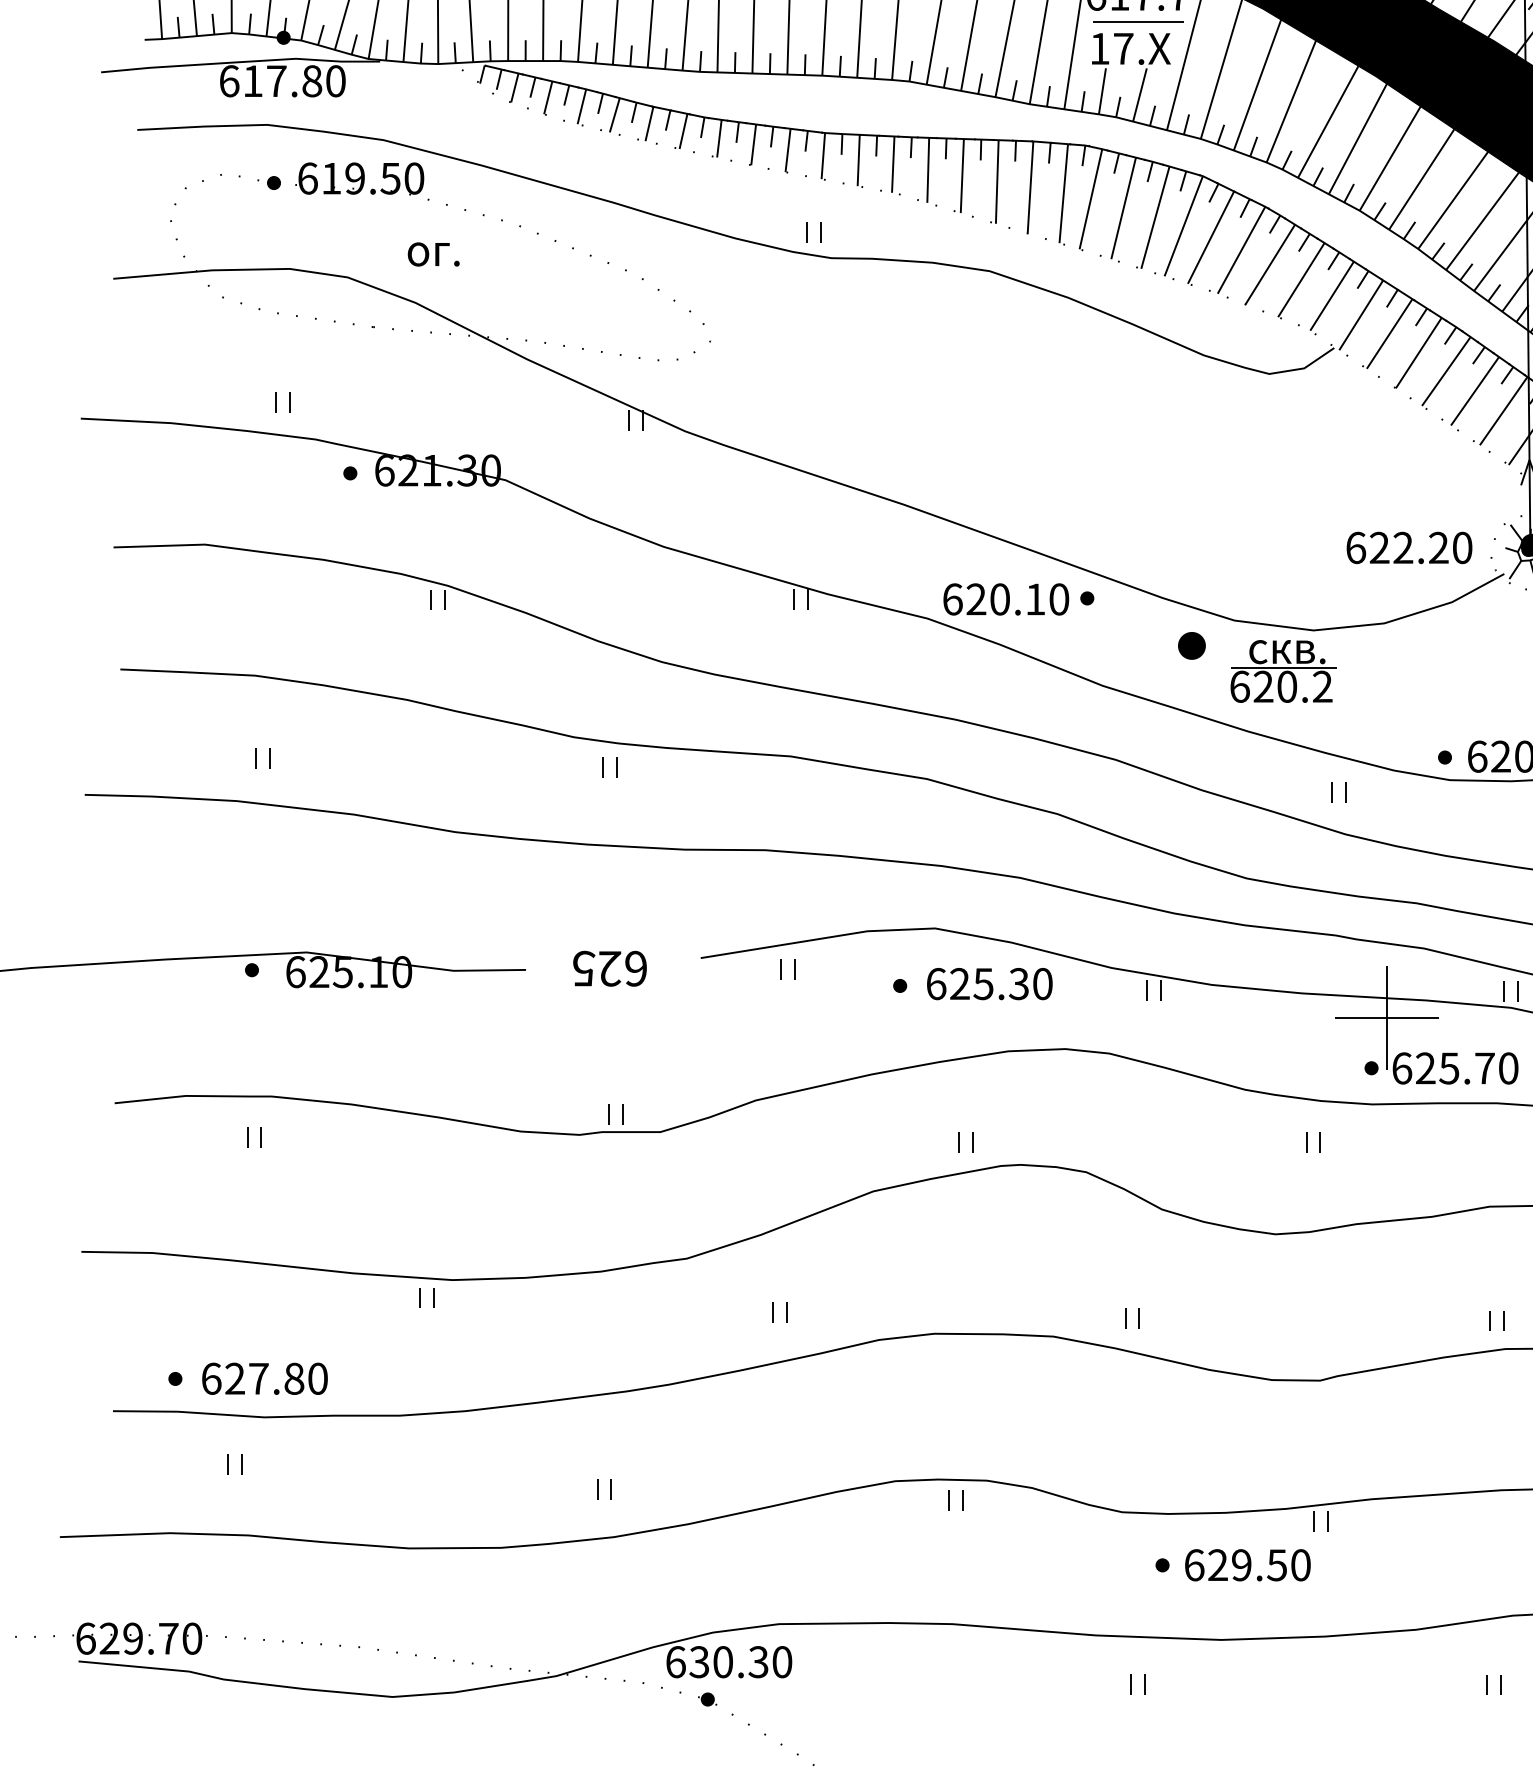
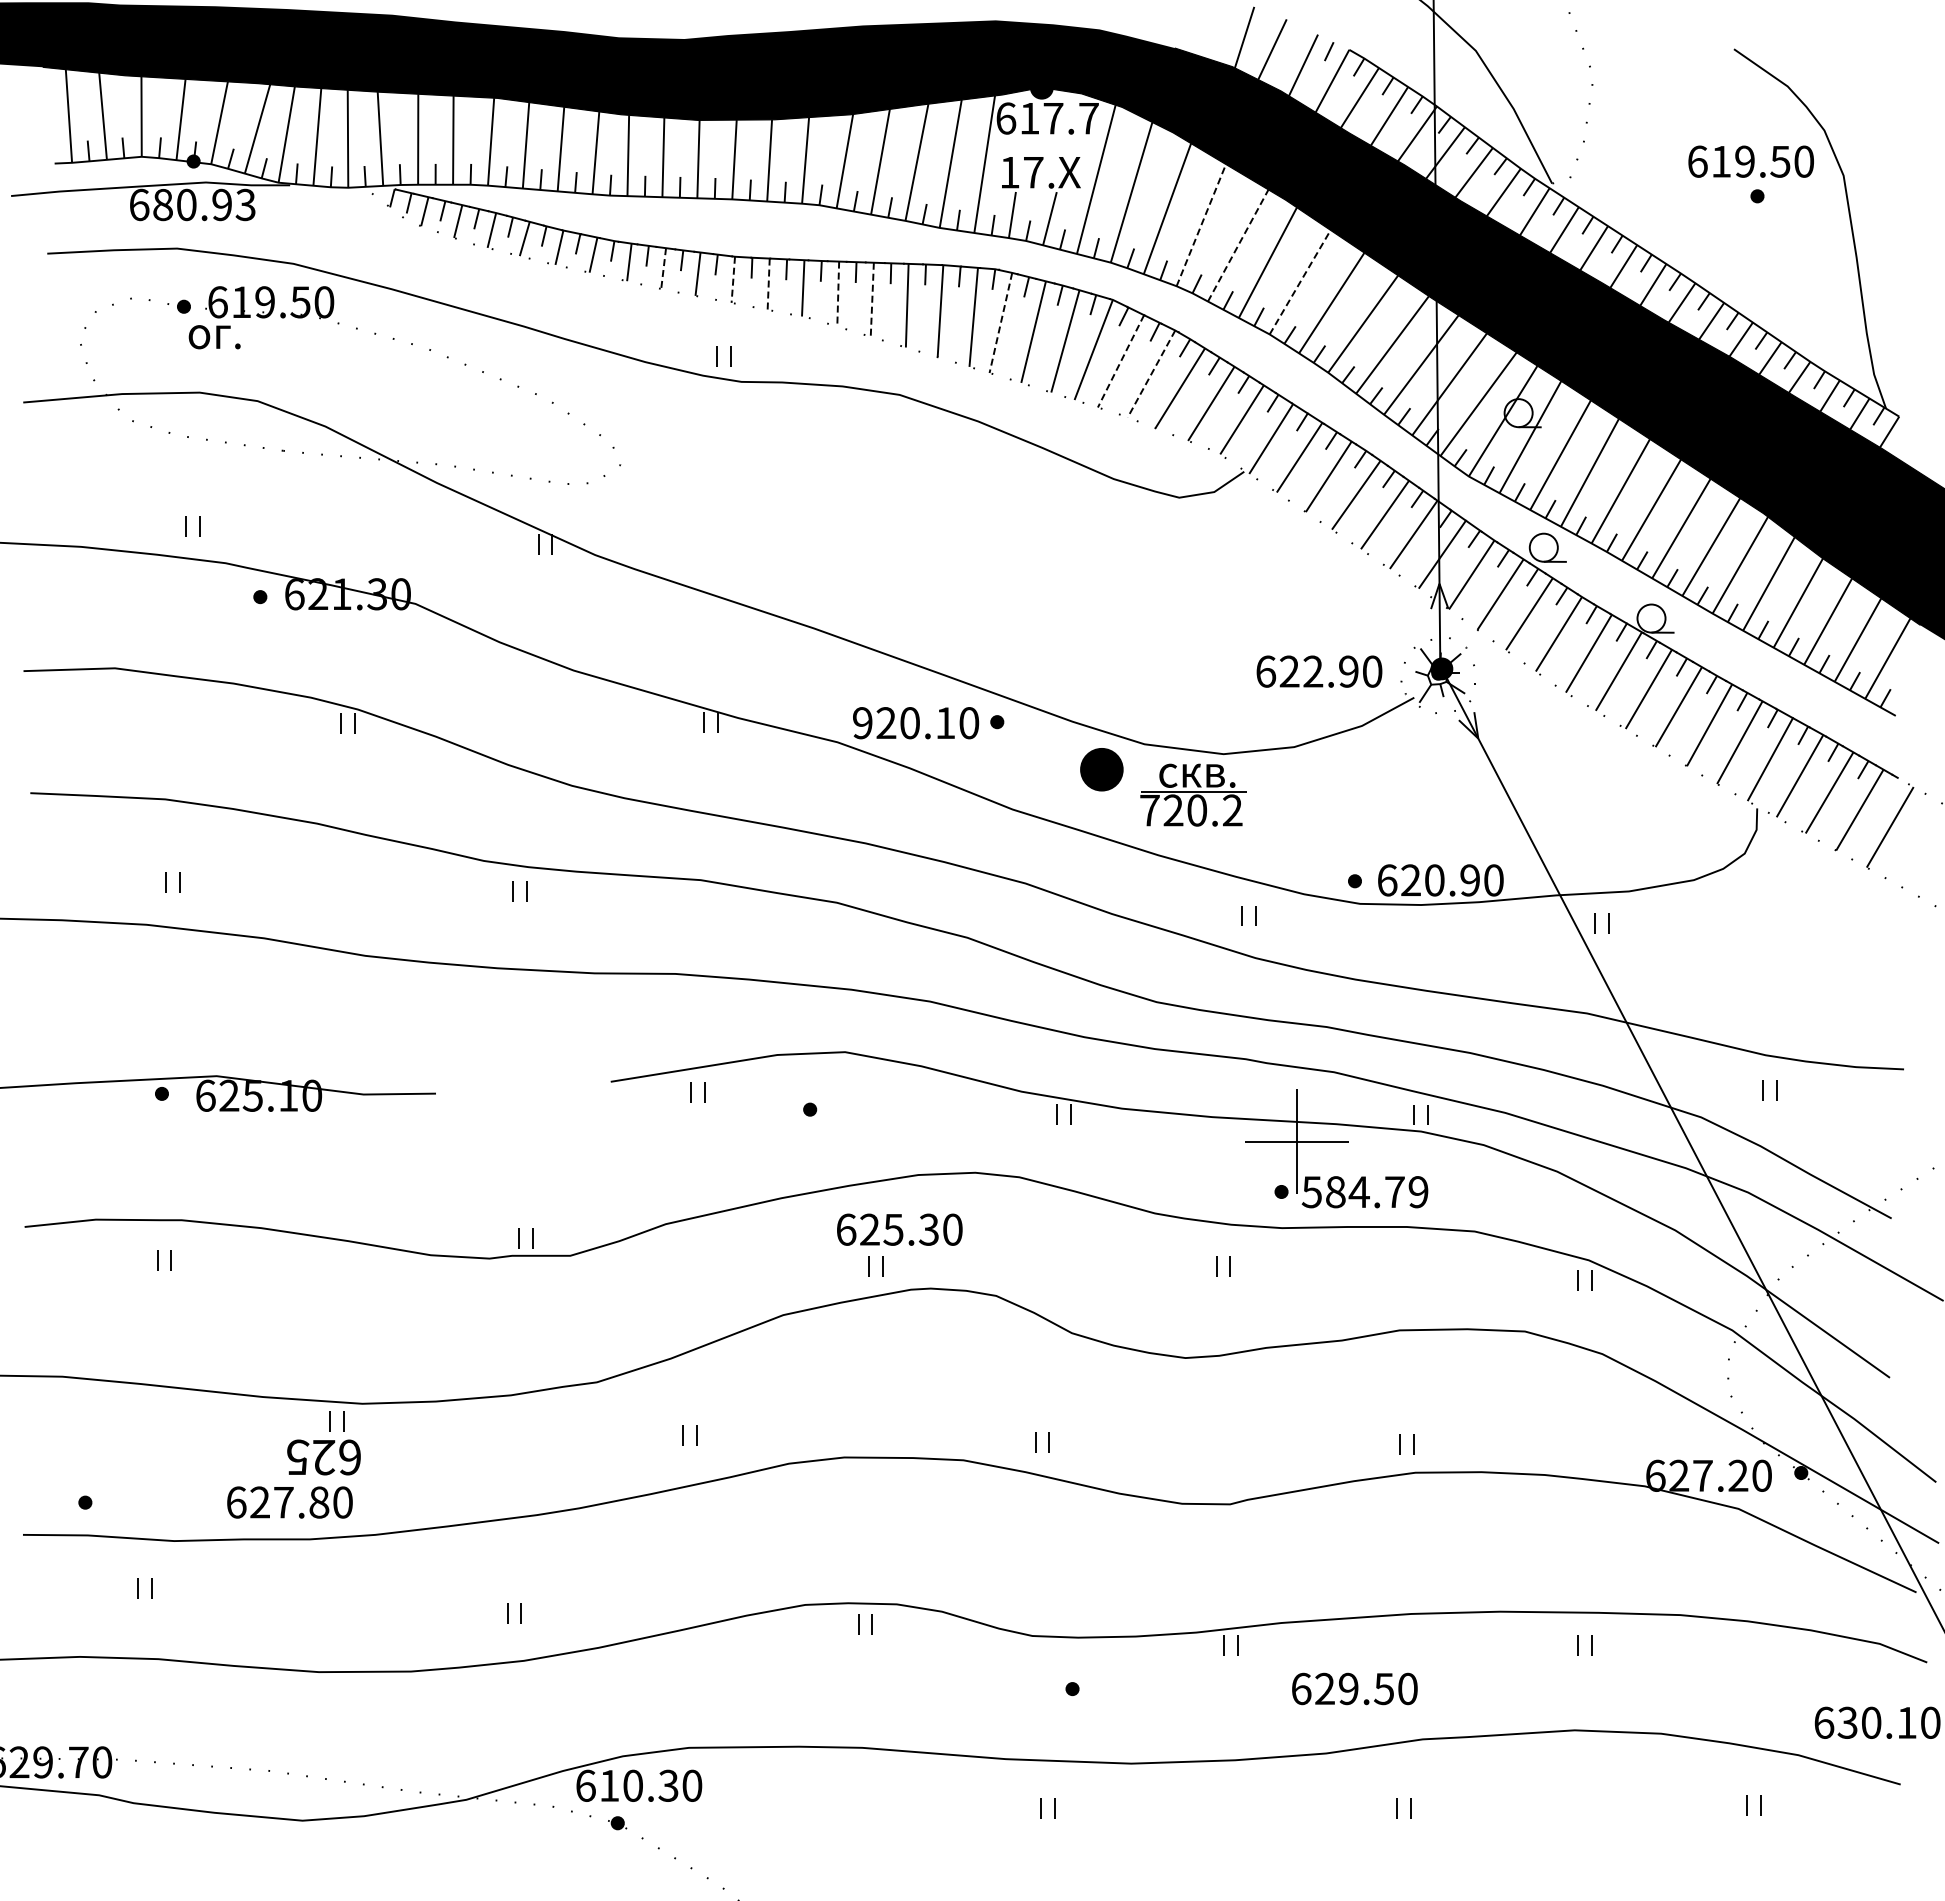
line: (1138, 21) -> (1048, 145), removed
text: (294, 80) -> (204, 204), 617.80 -> 680.93
line: (1291, 101) -> (1201, 225), solid -> dashed
line: (1328, 121) -> (1238, 245), solid -> dashed
line: (753, 144) -> (663, 268), solid -> dashed
line: (823, 156) -> (733, 280), solid -> dashed
line: (1390, 157) -> (1300, 281), solid -> dashed
line: (858, 160) -> (768, 284), solid -> dashed
line: (928, 170) -> (838, 294), solid -> dashed
line: (962, 176) -> (872, 300), solid -> dashed
line: (1090, 199) -> (1000, 323), solid -> dashed
line: (1211, 237) -> (1121, 361), solid -> dashed
line: (1241, 250) -> (1151, 374), solid -> dashed
text: (433, 254) -> (214, 337), moved
text: (1438, 547) -> (1348, 671), 622.20 -> 622.90
text: (952, 599) -> (862, 723), 620.10 -> 920.10
part: (1191, 645) -> (1101, 769), size x1.6
text: (1239, 686) -> (1149, 810), 620.2 -> 720.2
text: (609, 968) -> (323, 1457), moved
text: (989, 983) -> (899, 1229), moved
text: (1454, 1068) -> (1364, 1192), 625.70 -> 584.79
text: (264, 1378) -> (289, 1502), moved
text: (1247, 1564) -> (1354, 1688), moved
text: (698, 1661) -> (608, 1785), 630.30 -> 610.30

